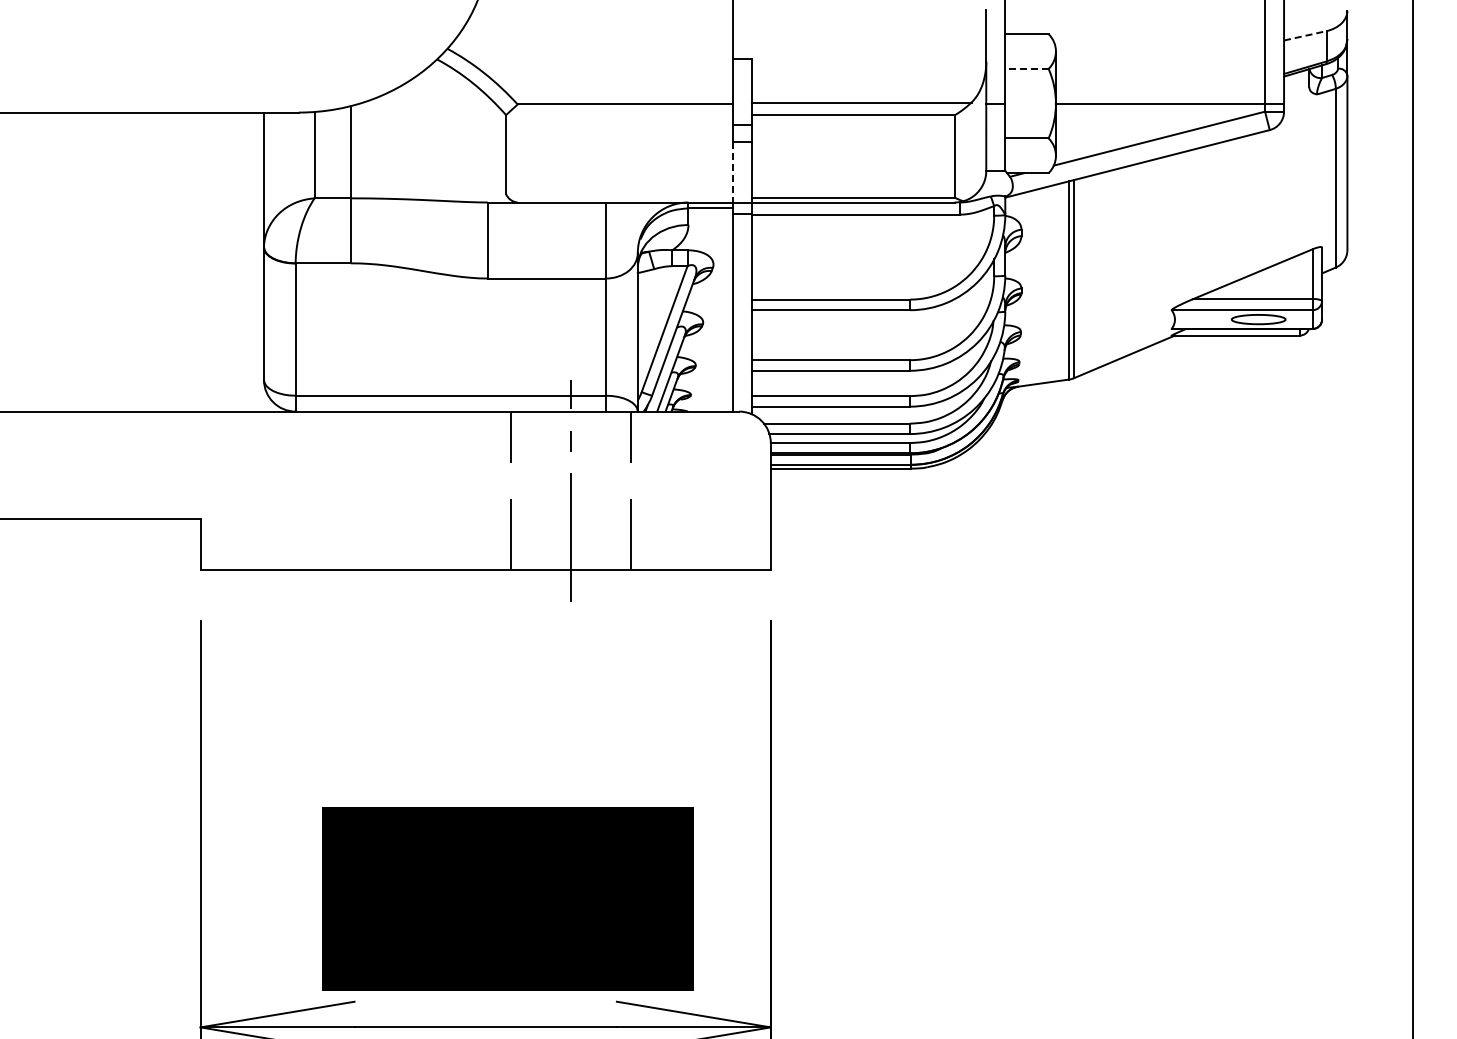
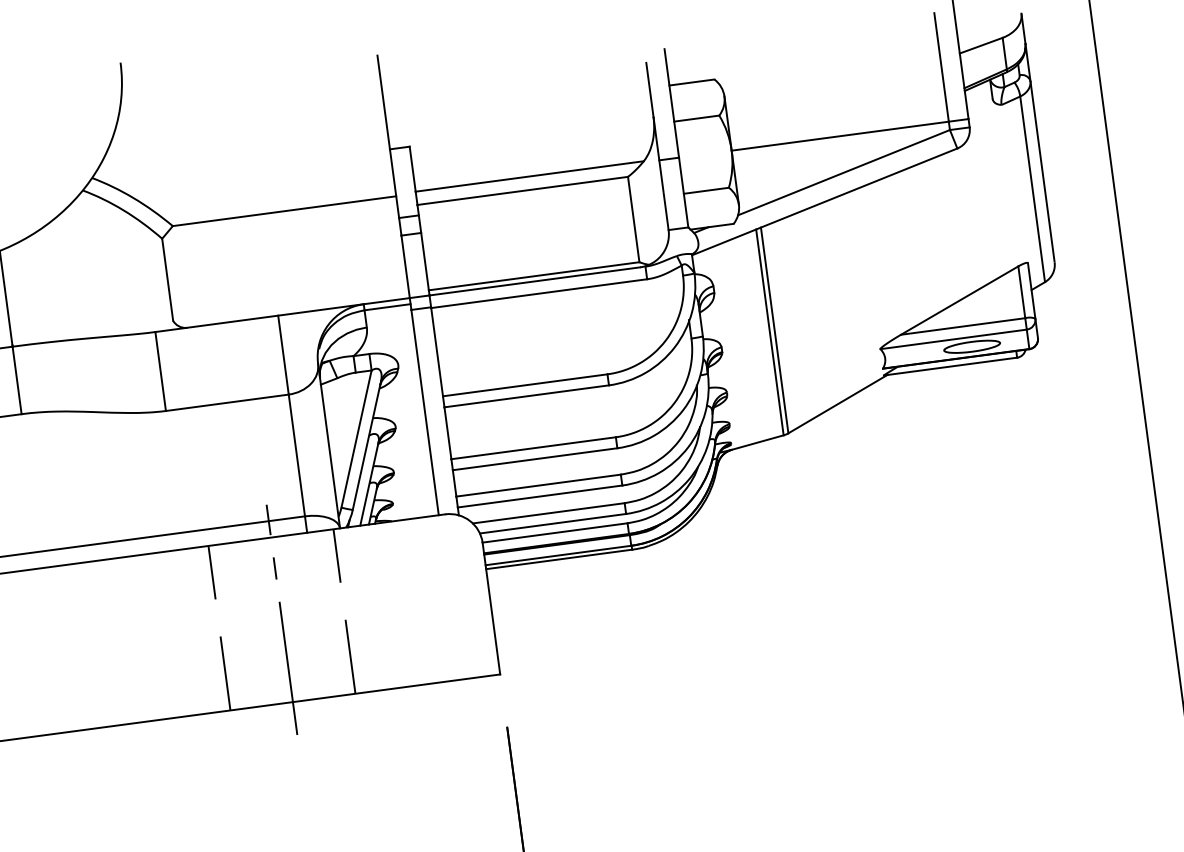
line: (1305, 35) -> (981, 45), dashed -> solid
line: (1026, 68) -> (696, 118), dashed -> solid
line: (732, 172) -> (405, 266), dashed -> solid

